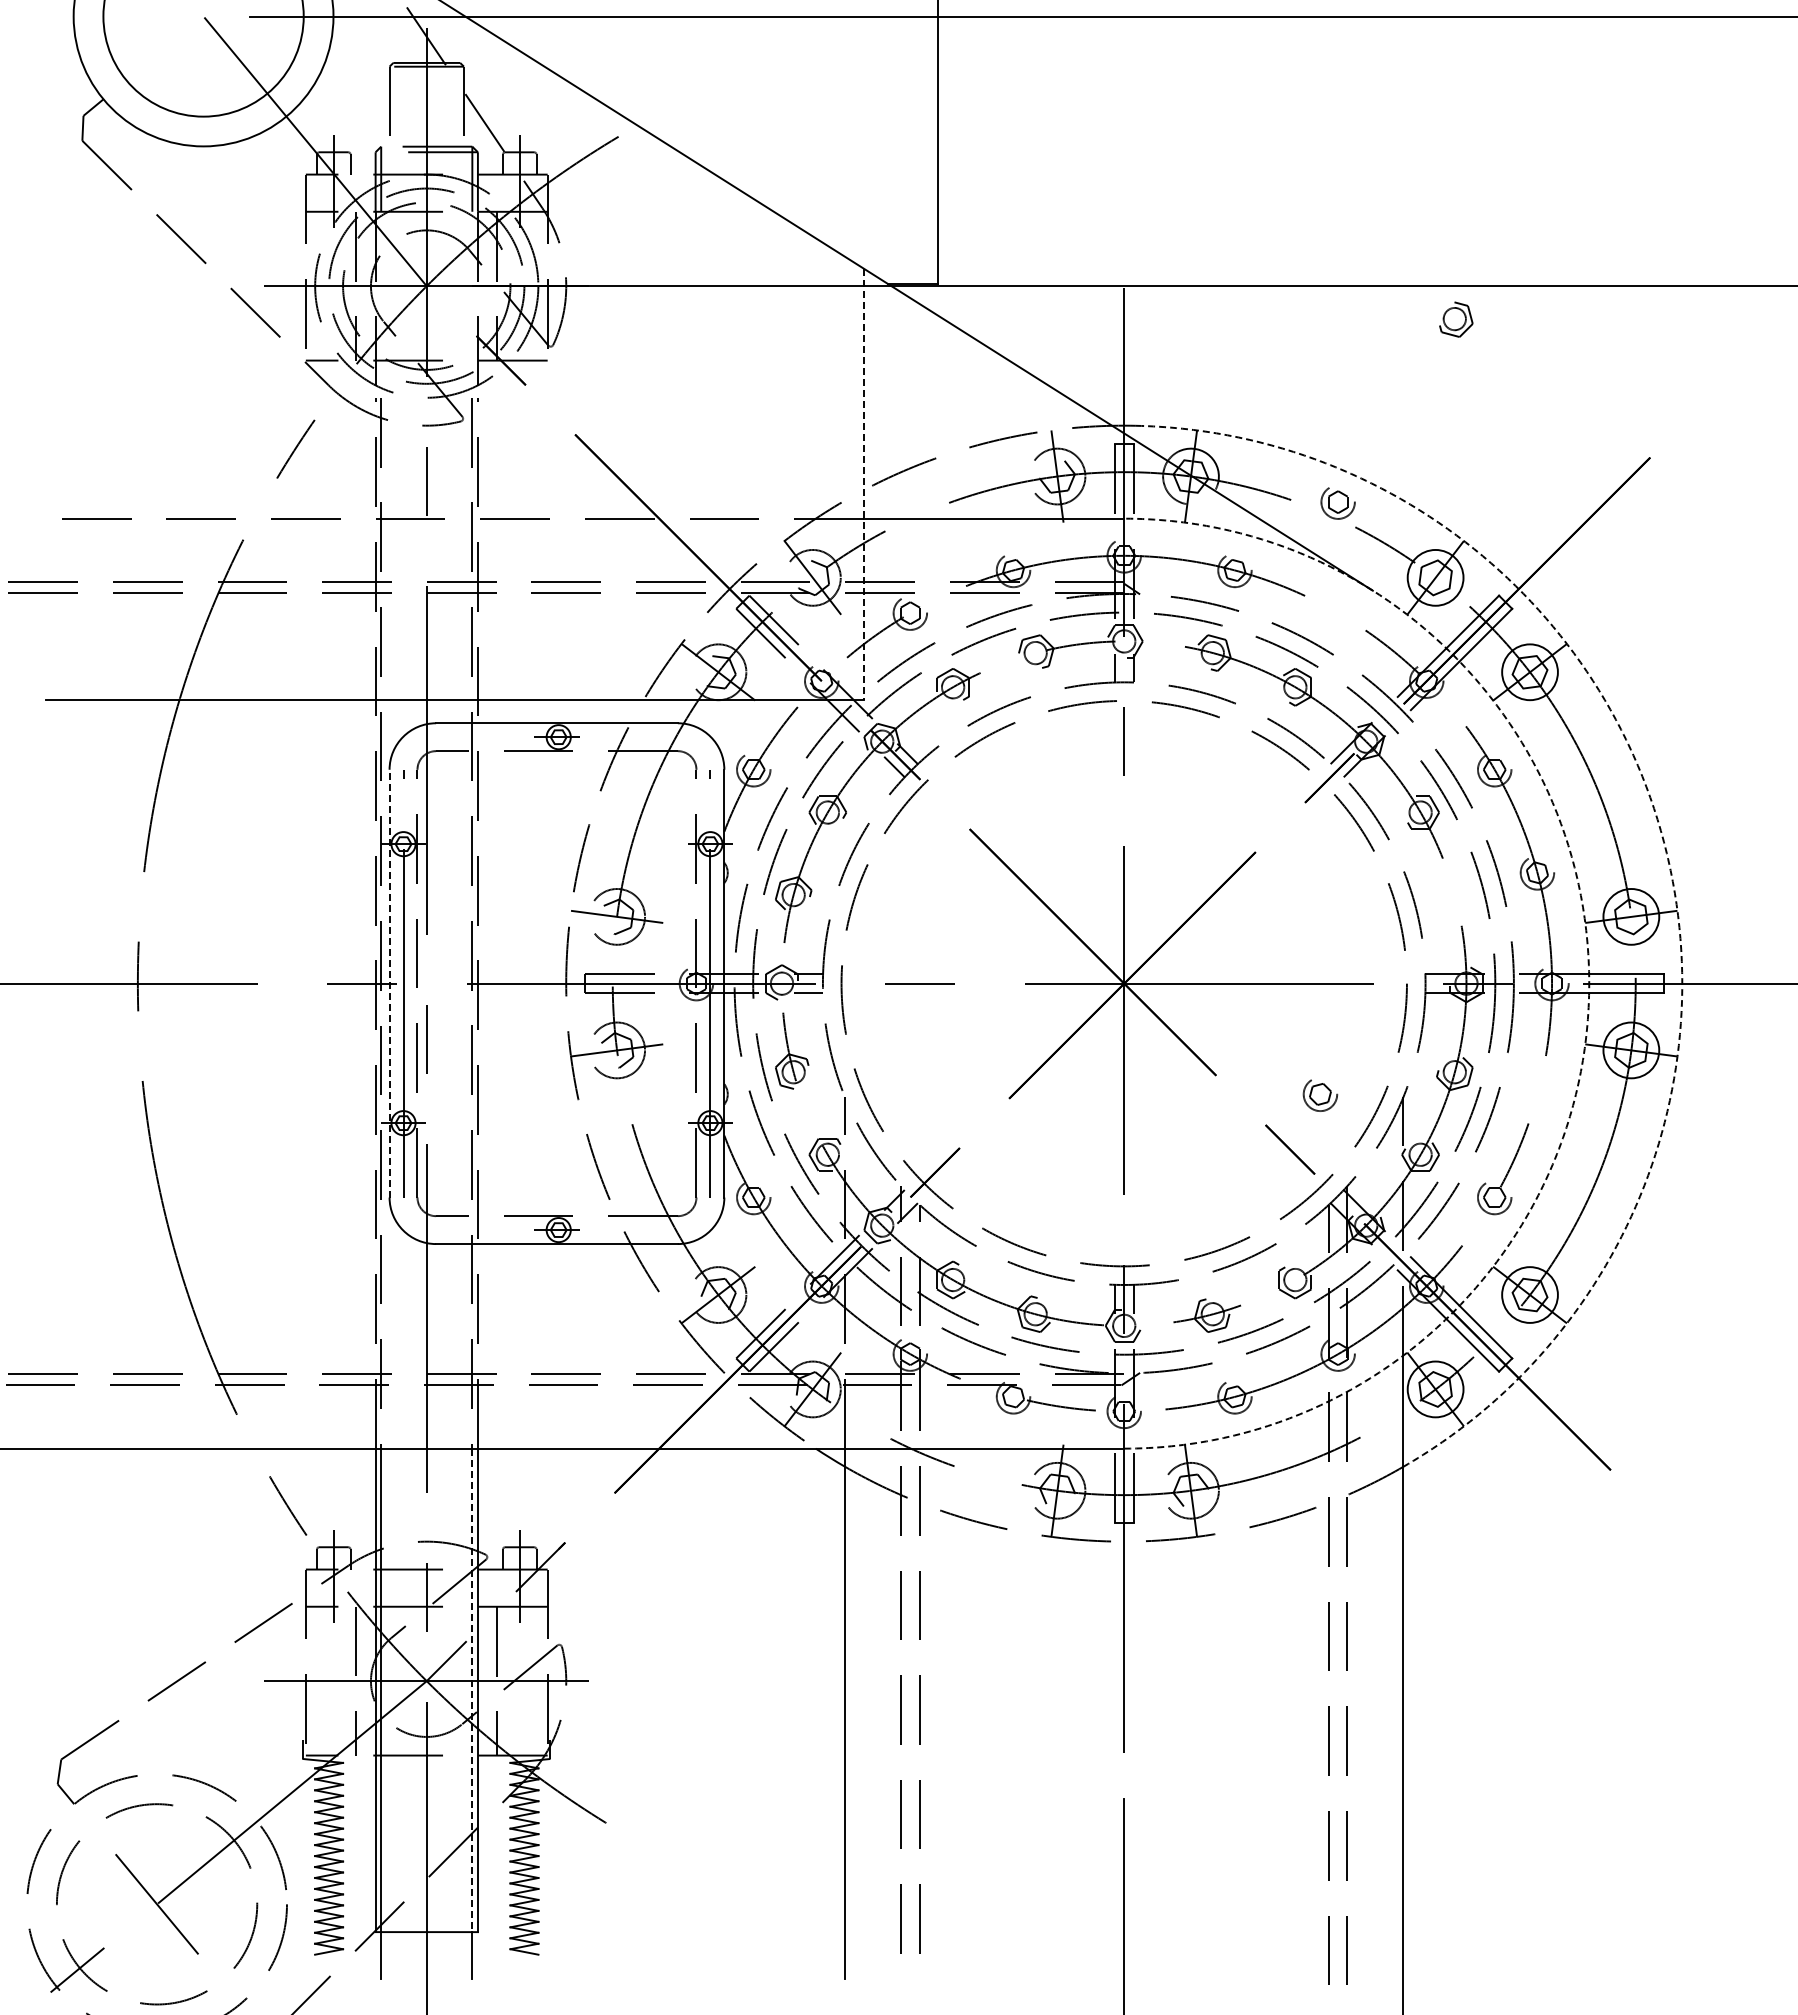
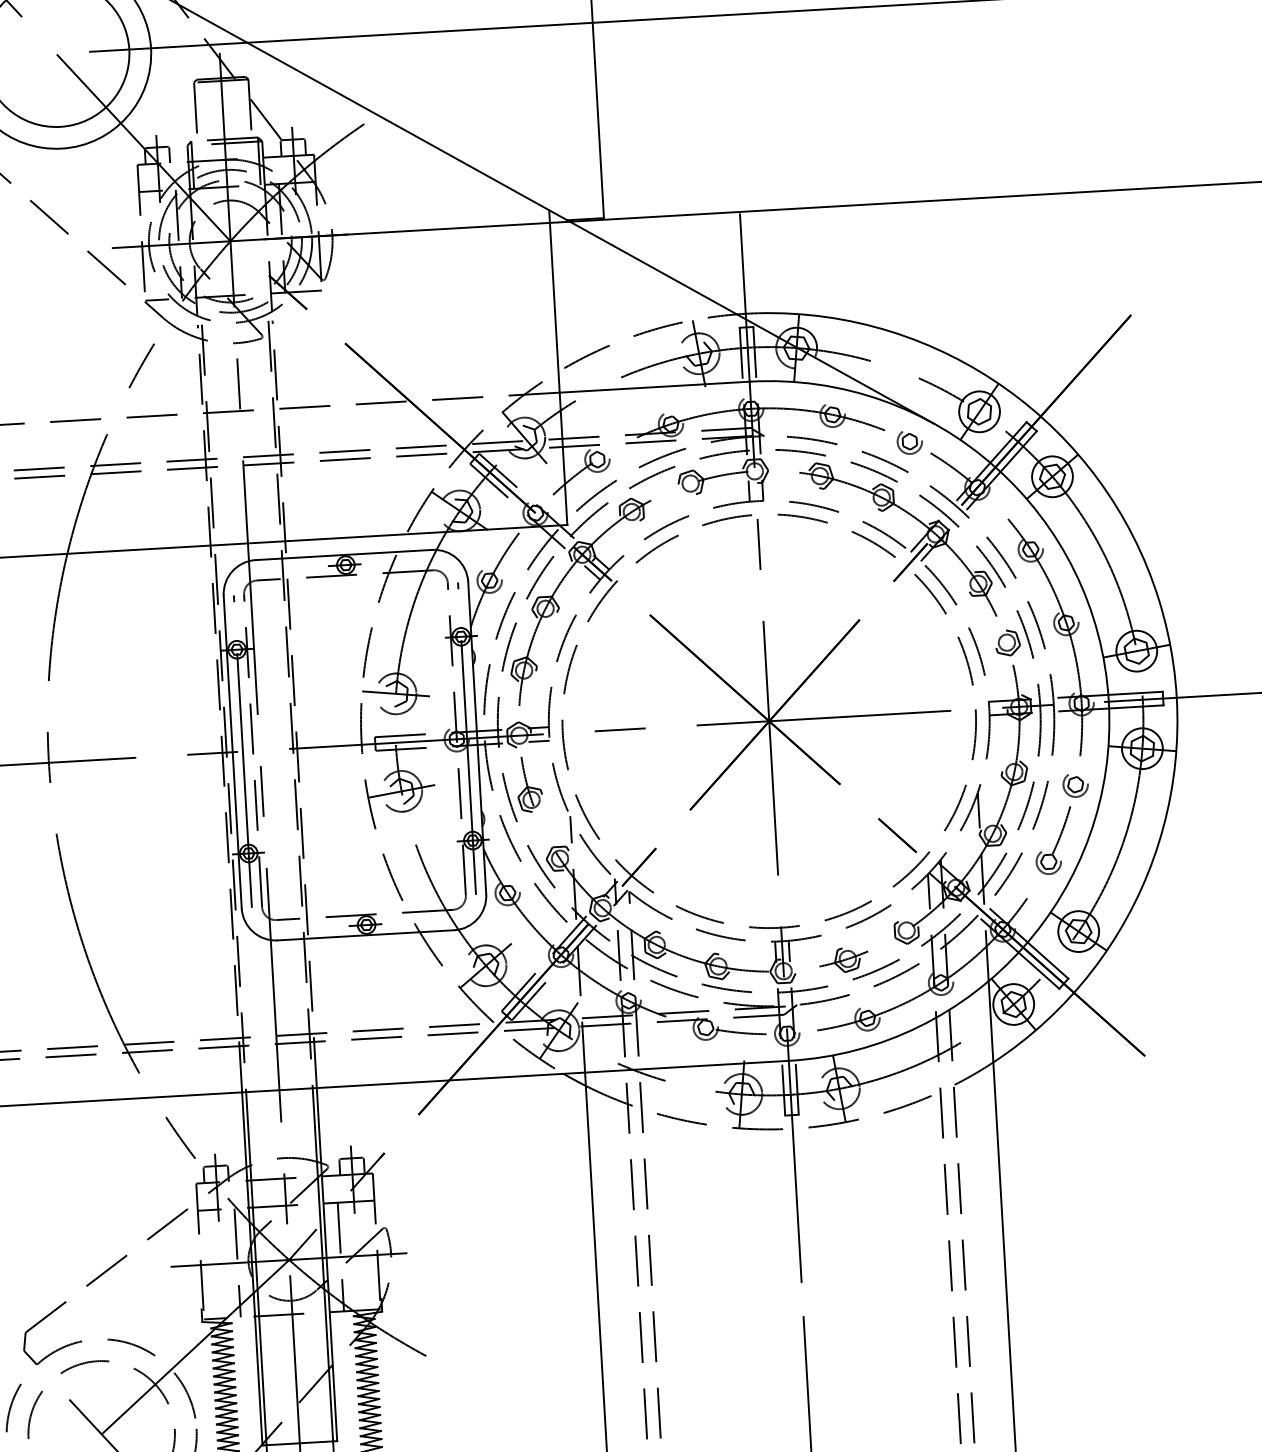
part: (1456, 319) -> (1008, 642), moved
line: (864, 484) -> (558, 367), dashed -> solid
part: (1337, 503) -> (909, 442), moved
arc: (1665, 847) -> (1158, 599), dashed -> solid
line: (389, 983) -> (232, 752), dashed -> solid
arc: (1589, 983) -> (1109, 701), dashed -> solid
part: (1320, 1095) -> (1075, 785), moved
line: (472, 1690) -> (323, 1264), dashed -> solid

